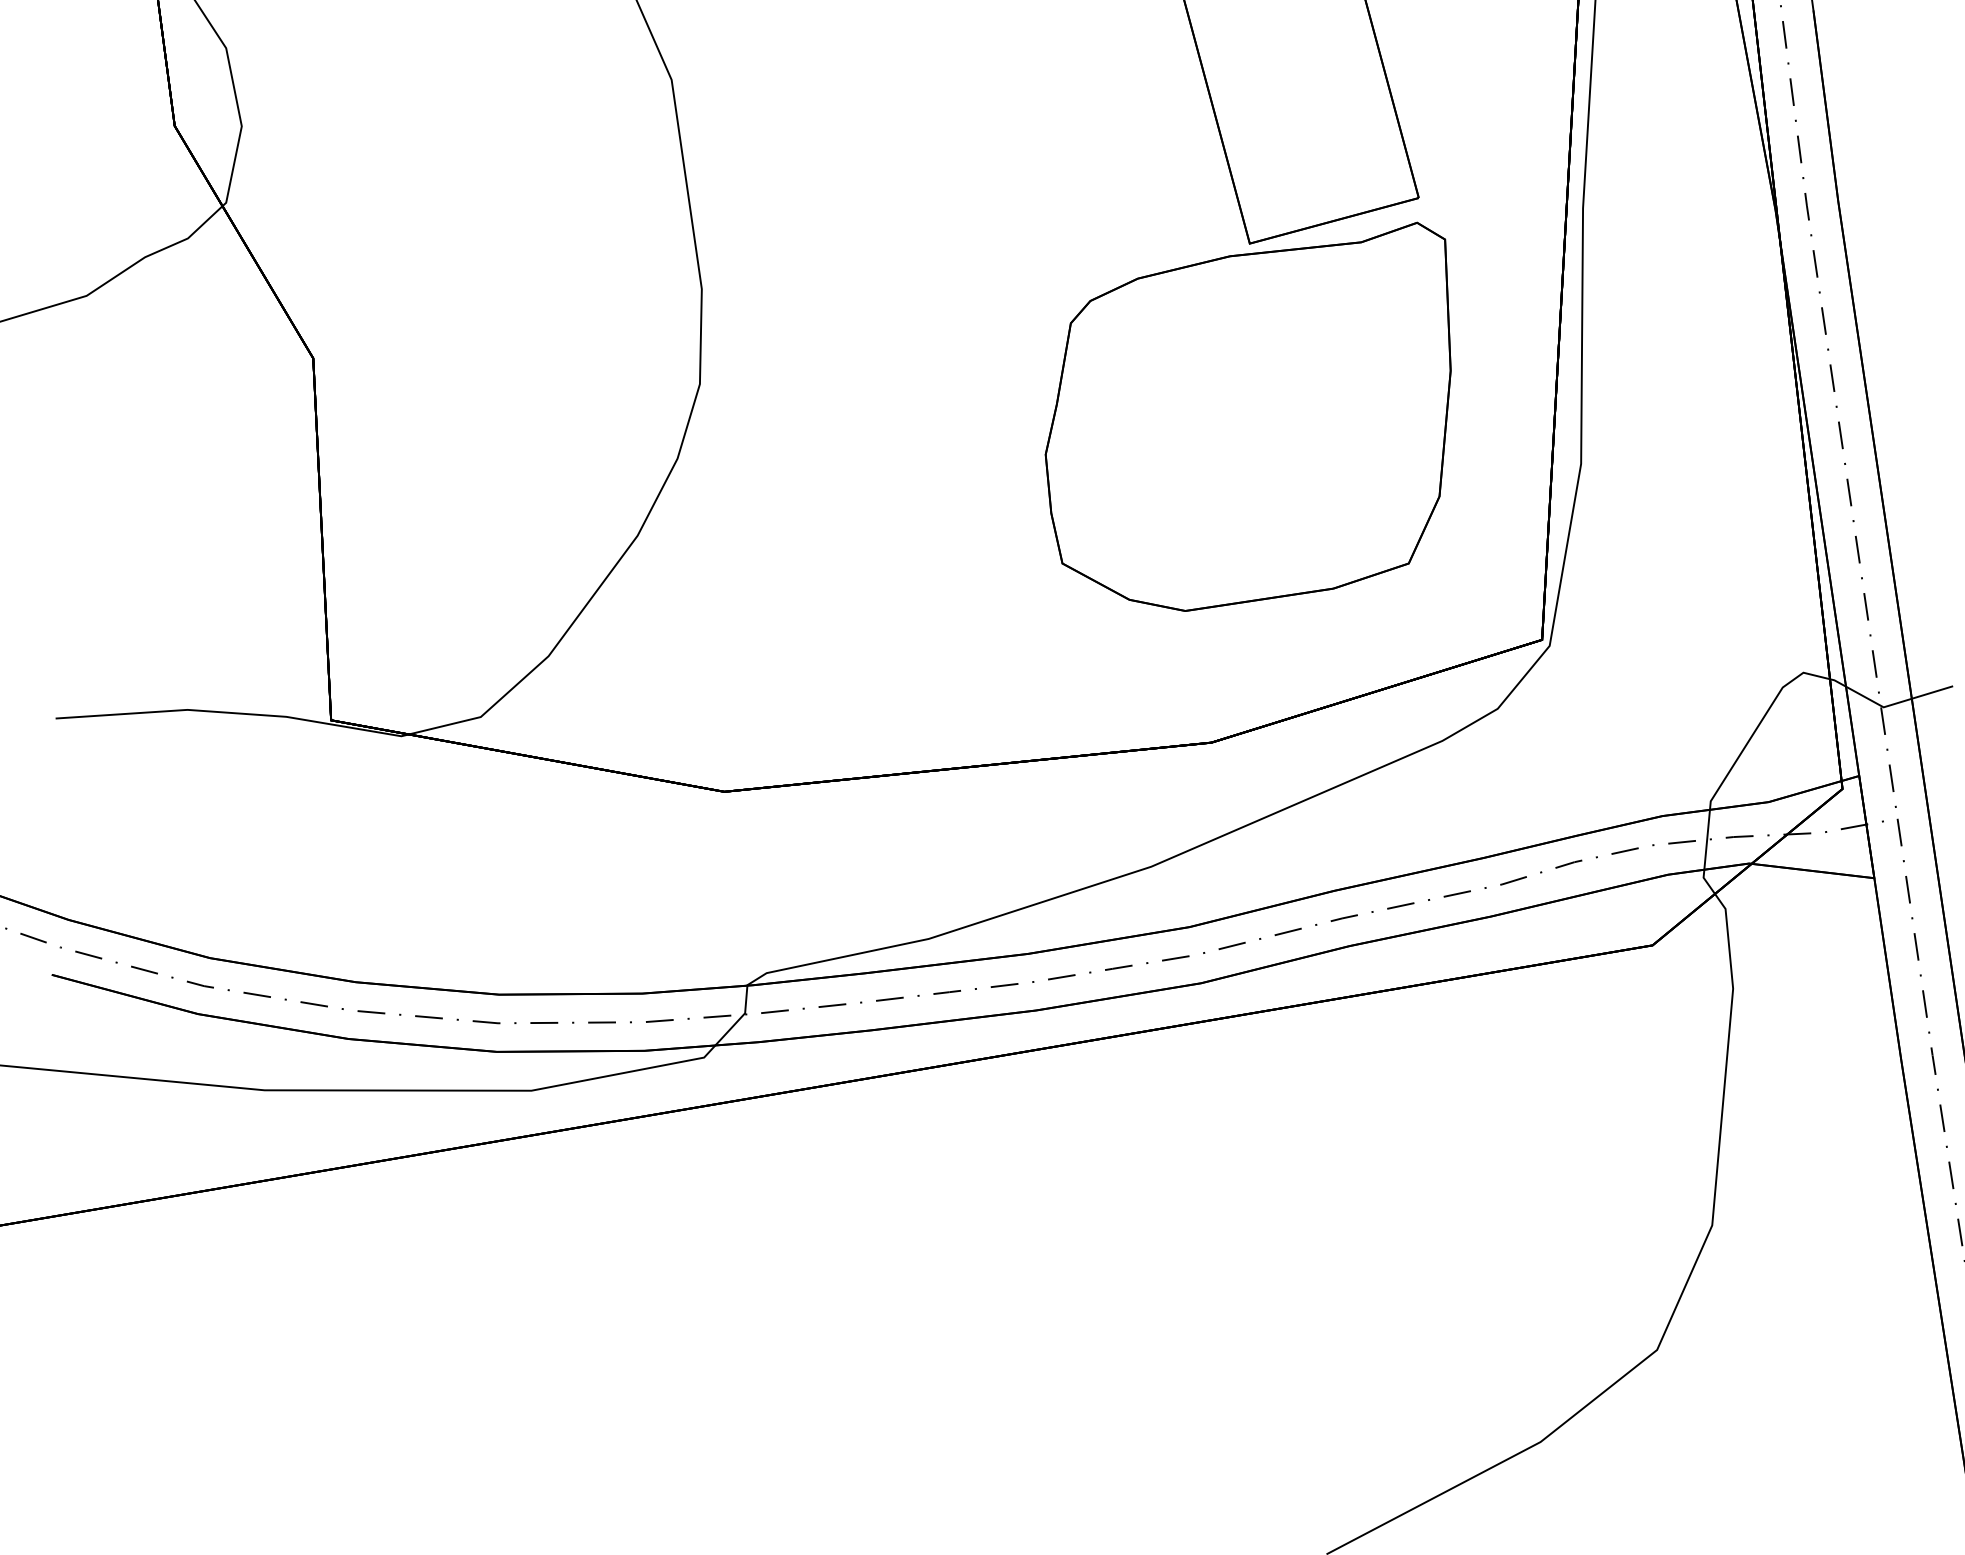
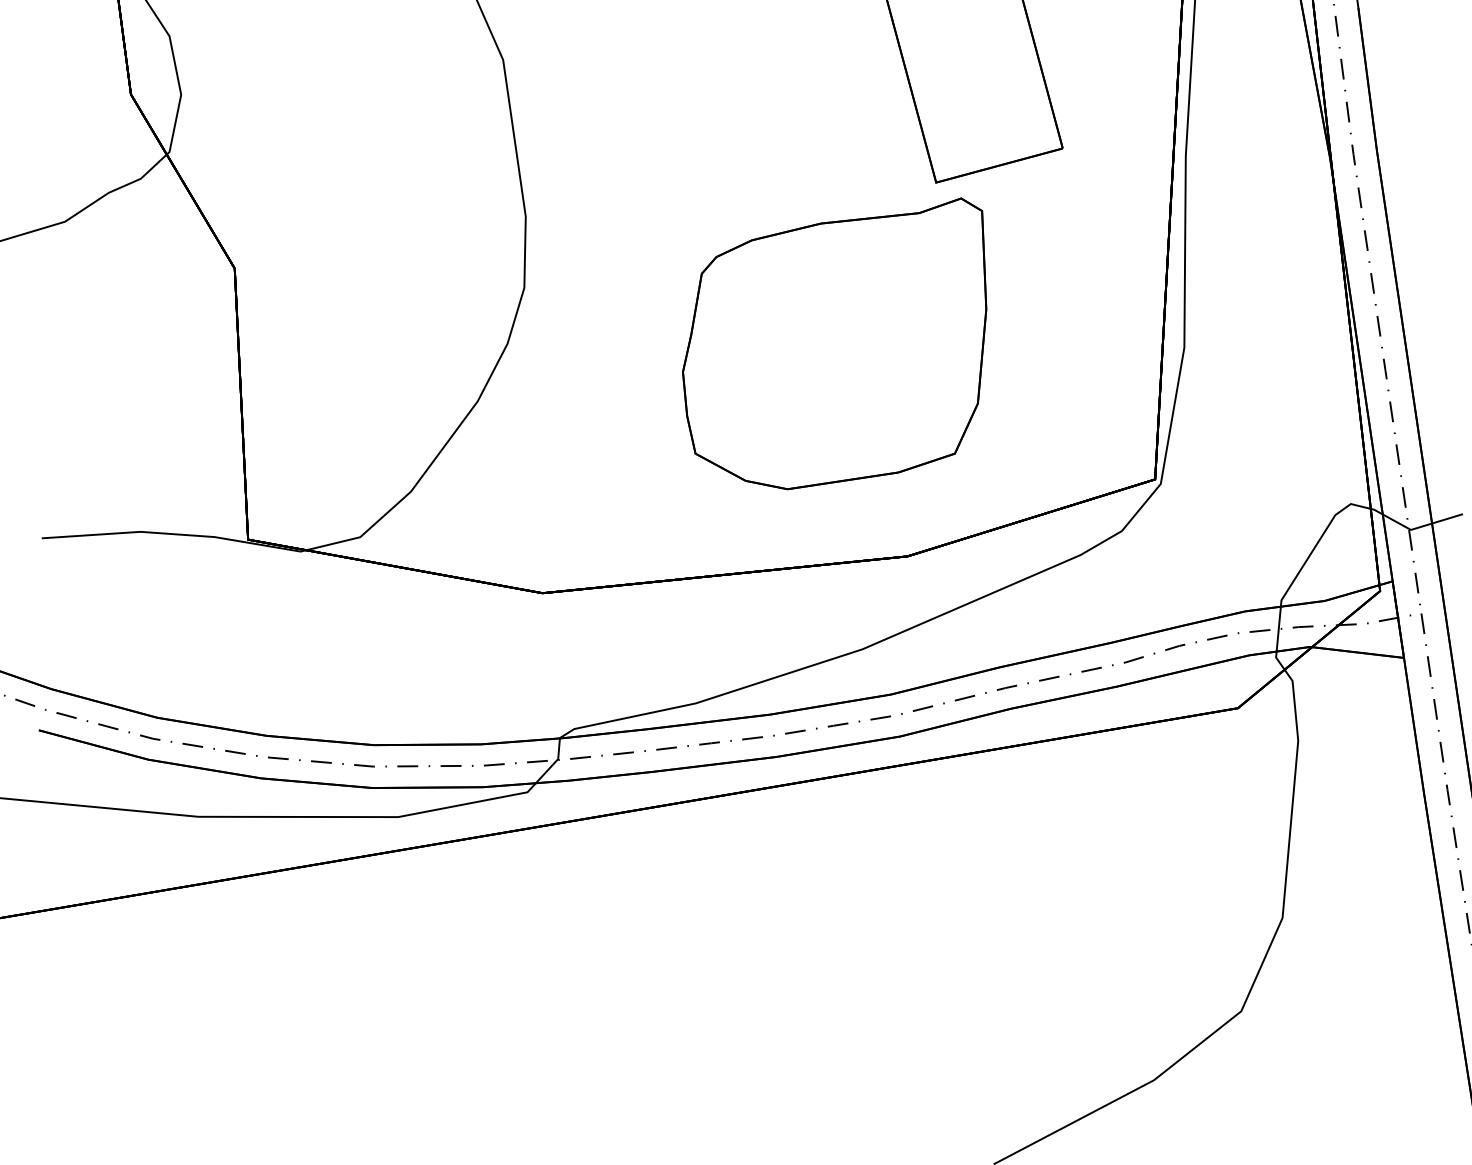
part: (1247, 416) -> (834, 343), moved

